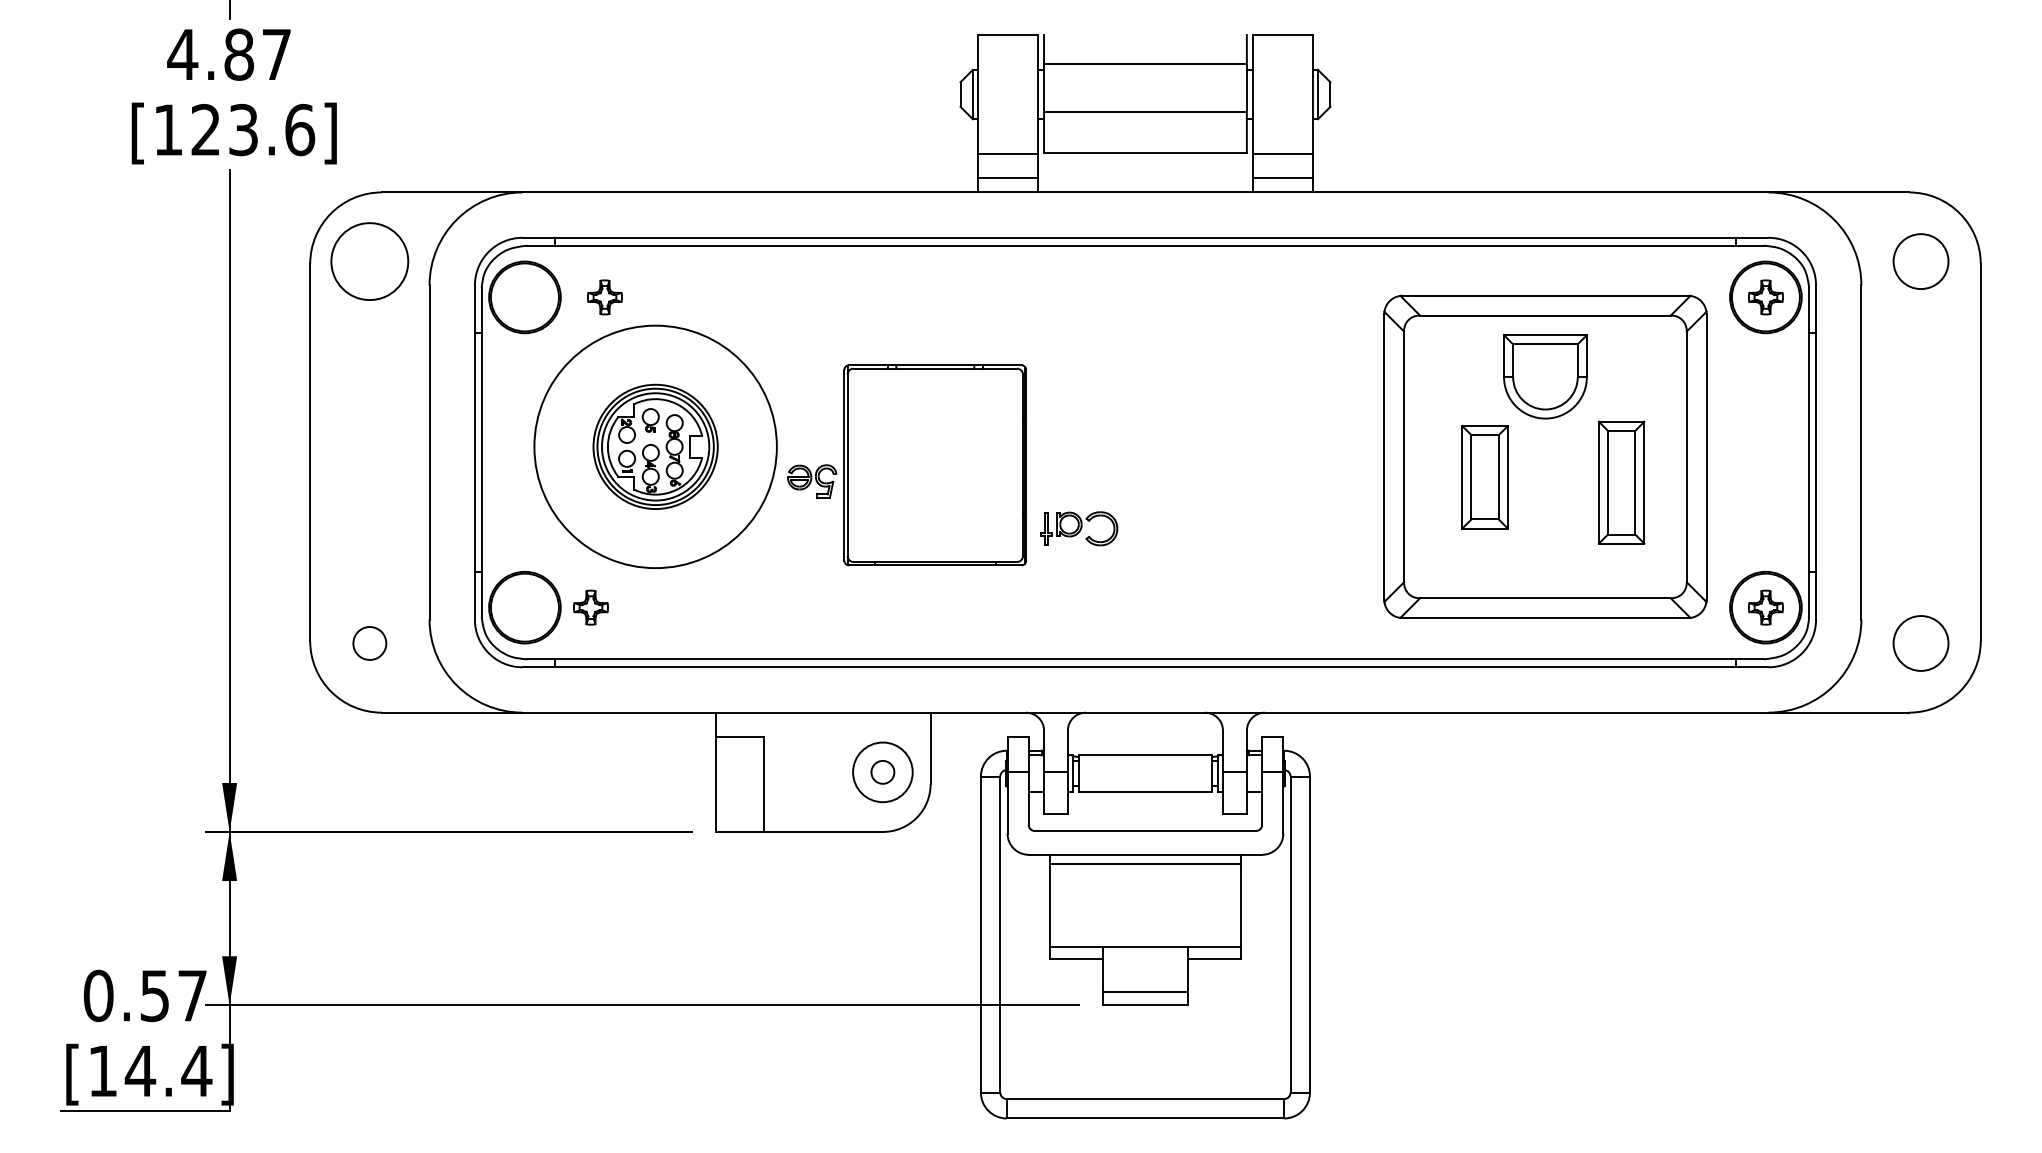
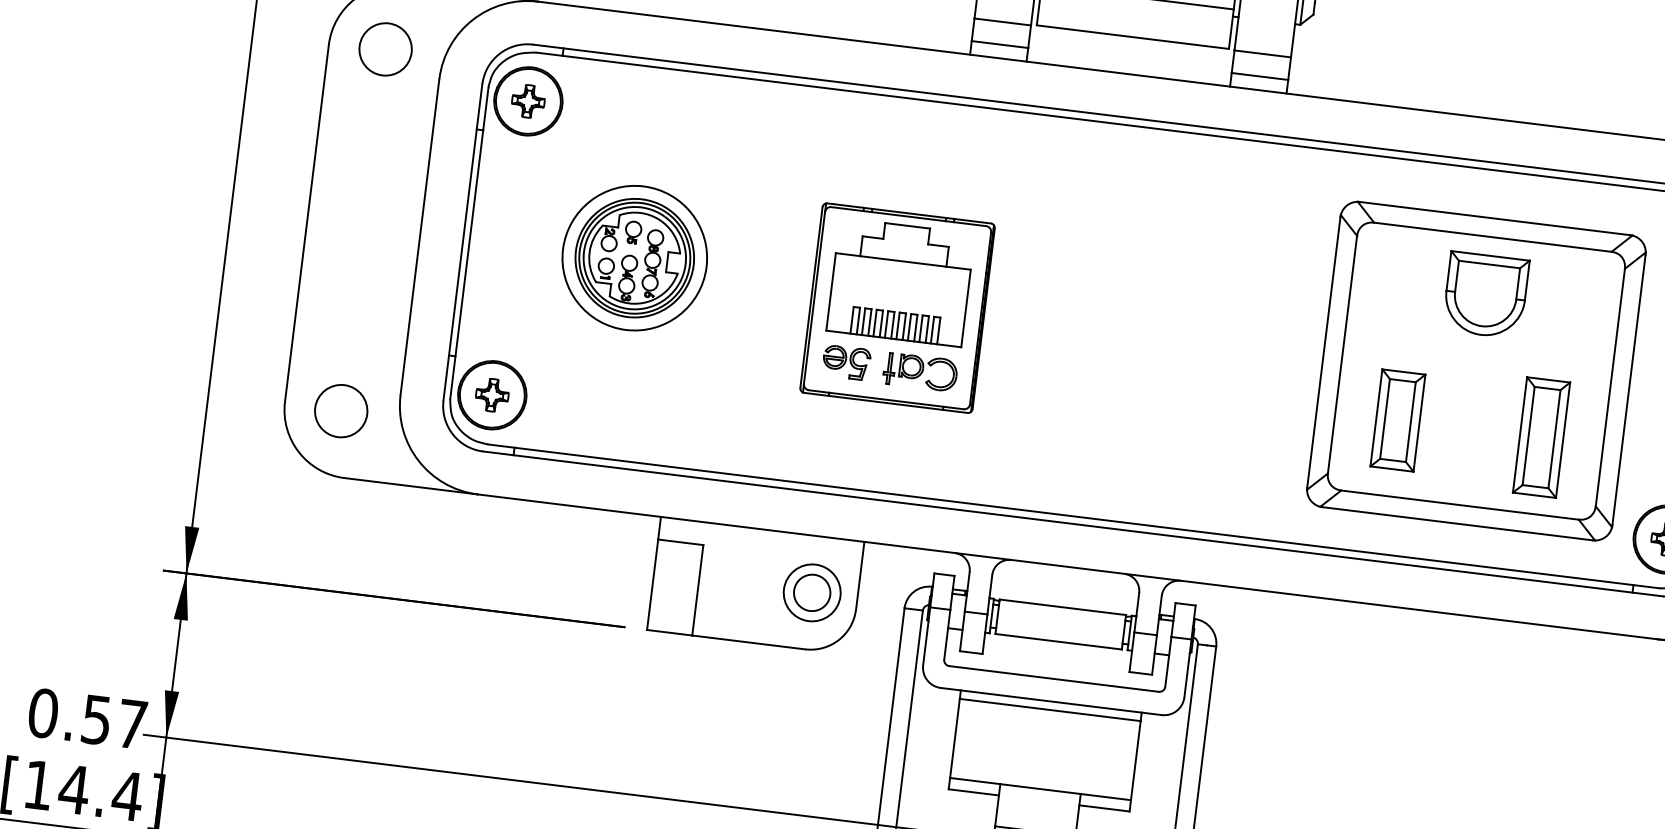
circle: (369, 261) -> (385, 49), size x0.71
part: (604, 297) -> (527, 101), moved
part: (935, 437) -> (900, 281), added
circle: (655, 446) -> (634, 257), size x0.62
part: (1484, 477) -> (1397, 420), moved
part: (812, 481) -> (846, 362), moved
part: (1621, 482) -> (1541, 437), moved
part: (1079, 528) -> (920, 371), moved
part: (590, 607) -> (491, 395), moved
circle: (369, 643) -> (340, 411), size x1.67
circle: (882, 772) -> (811, 592), size x1.67

